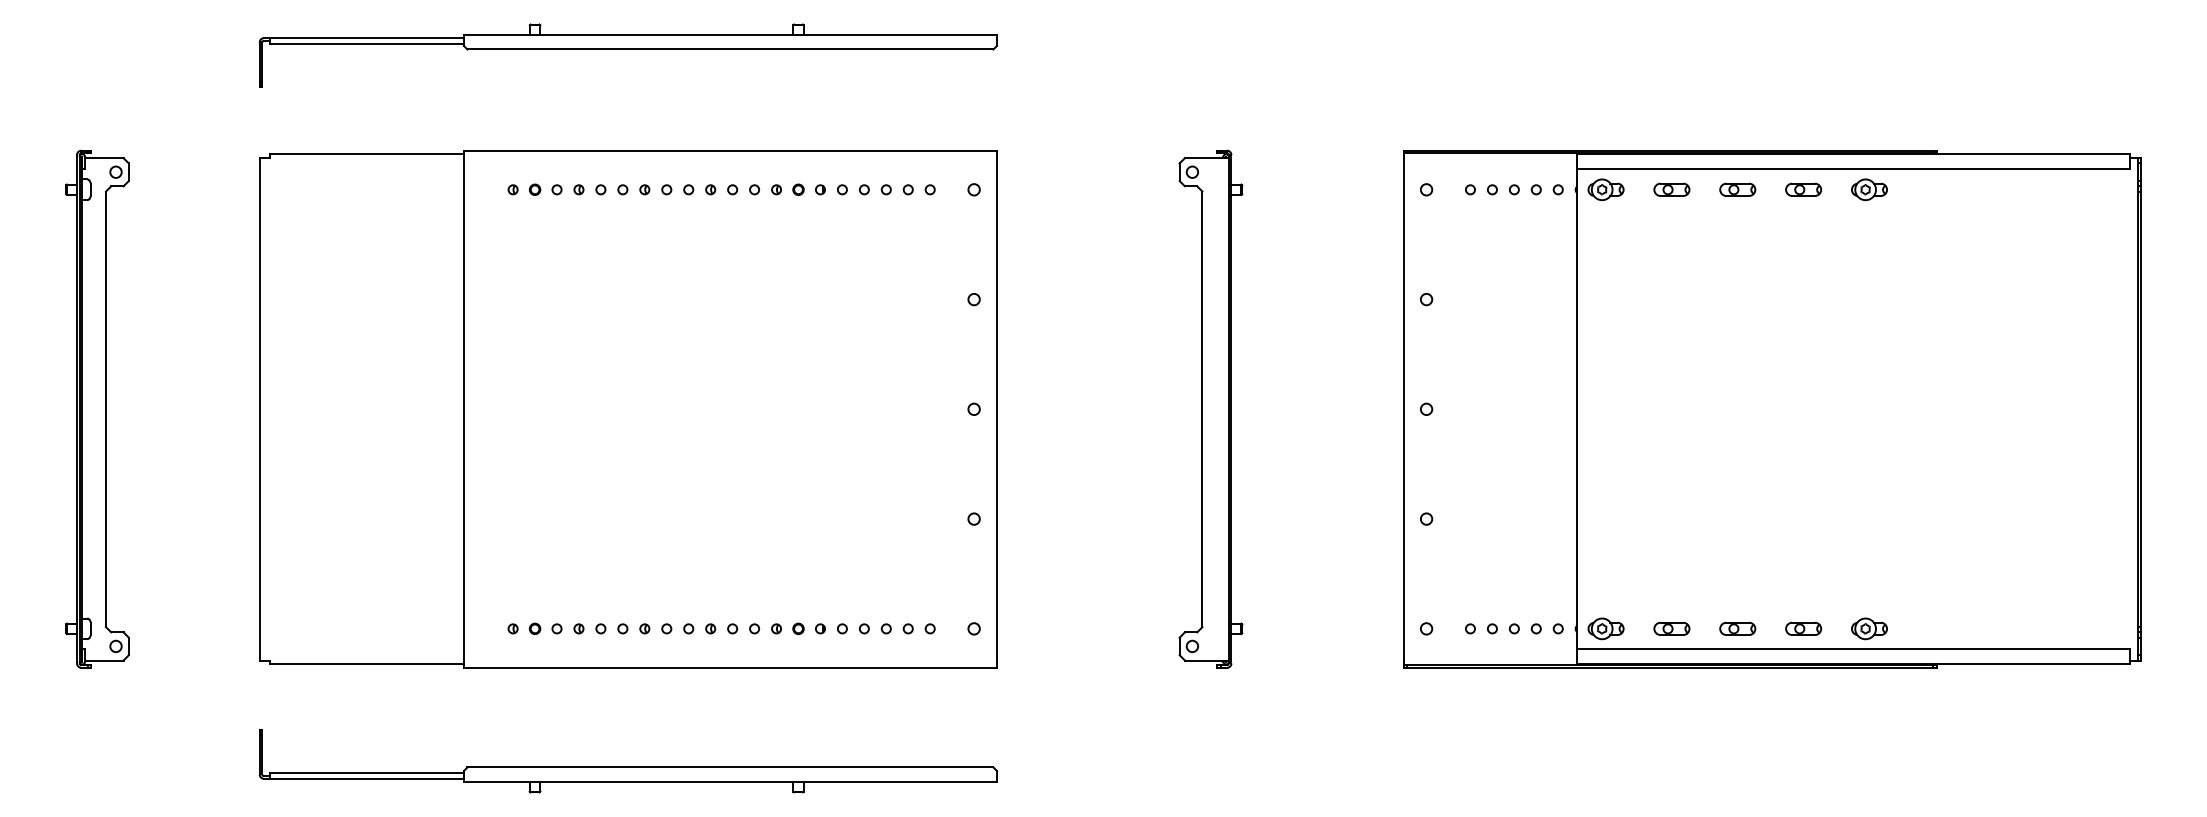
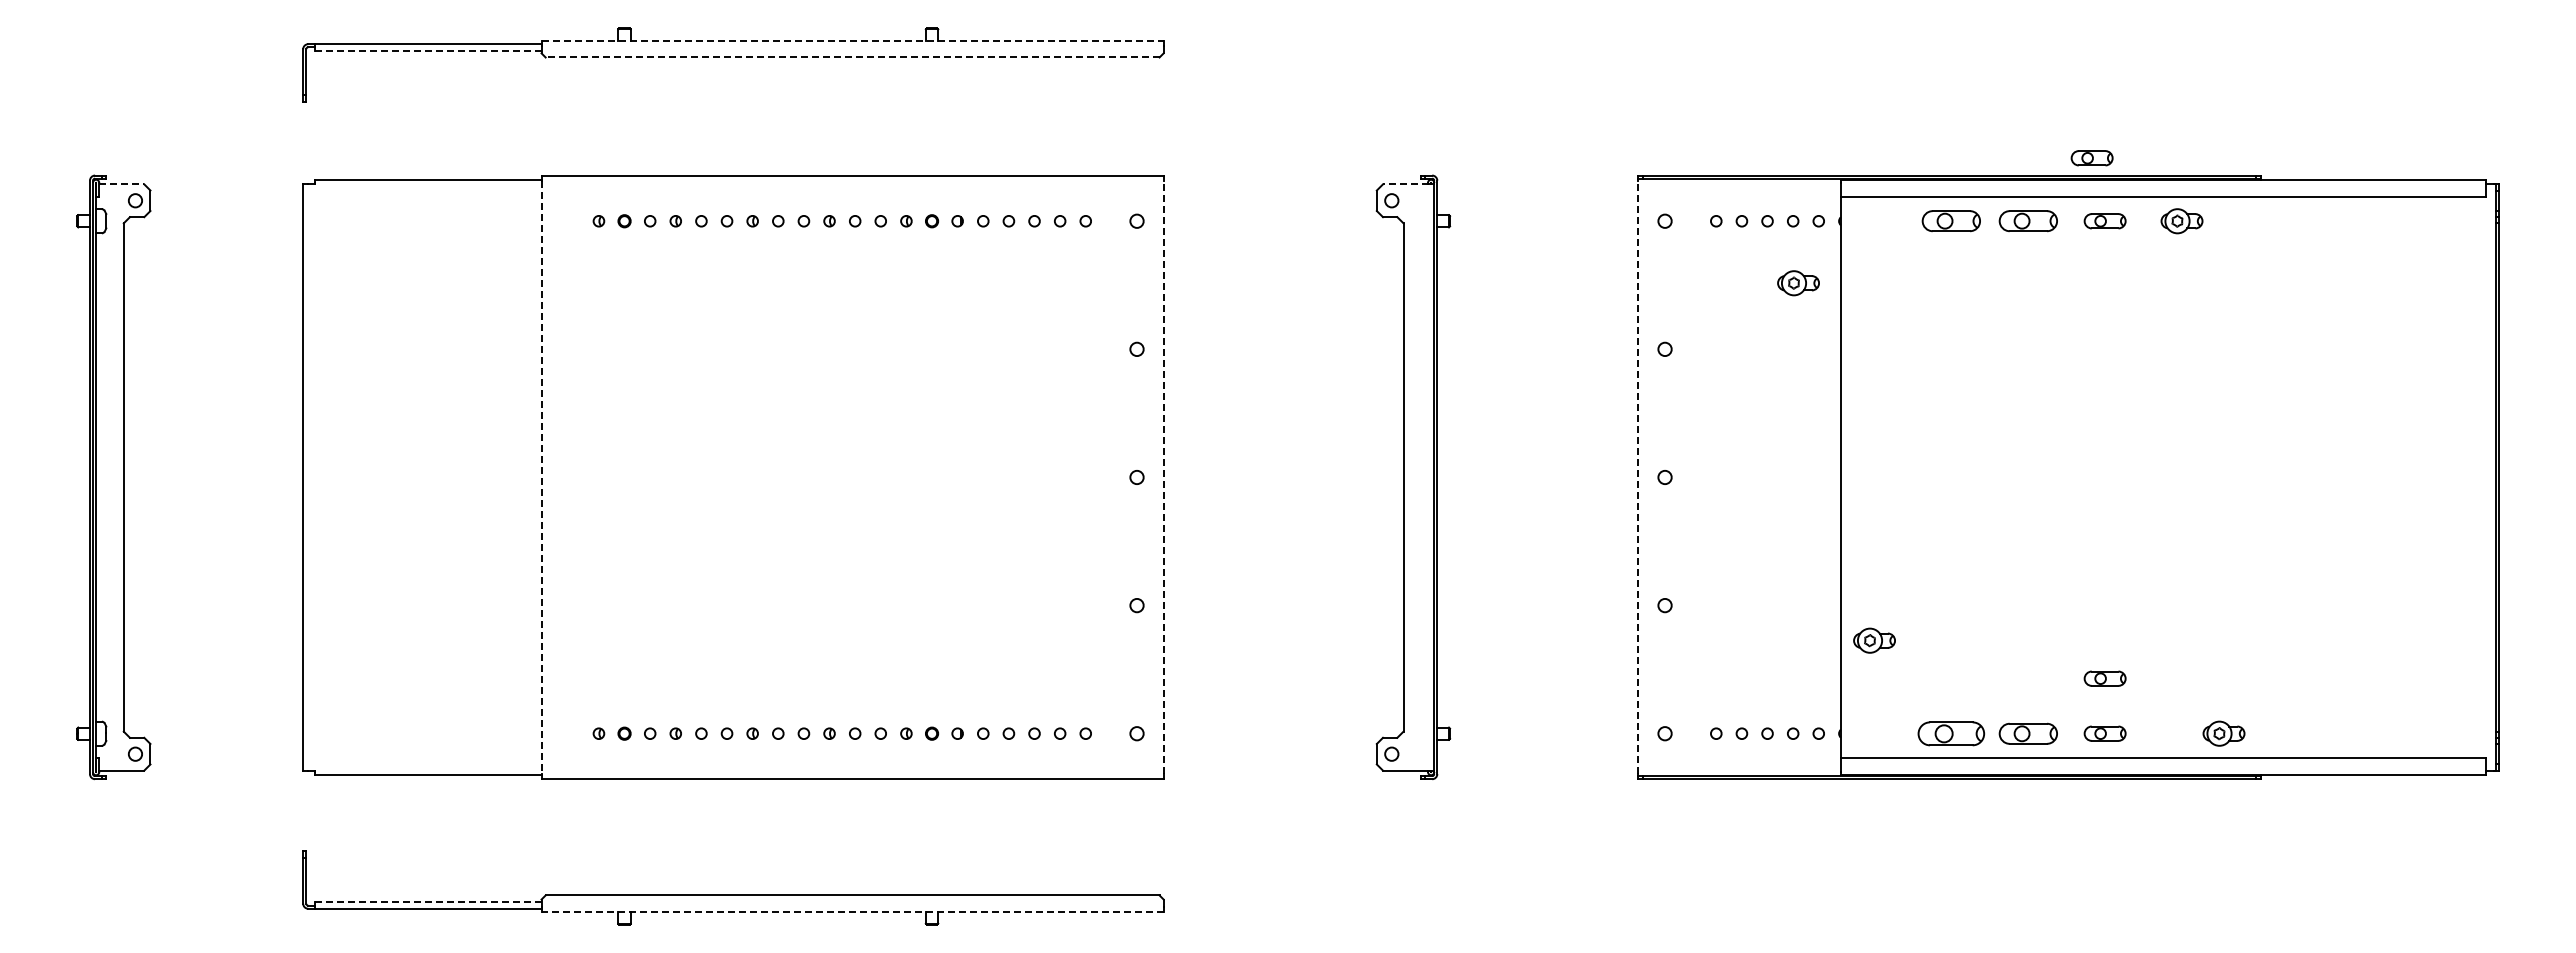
line: (731, 35) -> (853, 41), solid -> dashed
line: (367, 43) -> (429, 50), solid -> dashed
line: (730, 49) -> (852, 57), solid -> dashed
part: (1791, 136) -> (2091, 158), added
line: (104, 158) -> (122, 184), solid -> dashed
line: (1204, 158) -> (1405, 184), solid -> dashed
part: (1606, 190) -> (1798, 283), moved
part: (1671, 190) -> (1951, 221), size x1.4
part: (1737, 190) -> (2027, 221), size x1.4
line: (463, 409) -> (541, 477), solid -> dashed
line: (996, 409) -> (1163, 477), solid -> dashed
line: (1403, 409) -> (1638, 477), solid -> dashed
part: (1803, 581) -> (2104, 678), added
part: (1606, 628) -> (1874, 640), moved
part: (1671, 628) -> (1951, 733), size x1.6
part: (1737, 628) -> (2027, 733), size x1.4
part: (1869, 628) -> (2223, 733), moved
line: (367, 773) -> (428, 902), solid -> dashed
line: (730, 781) -> (852, 911), solid -> dashed

